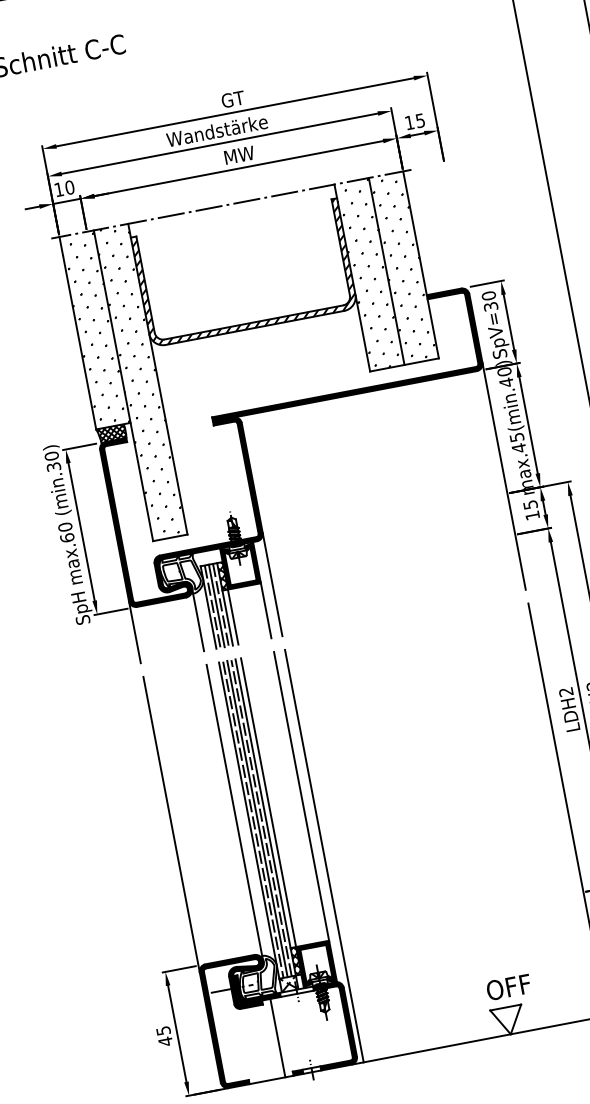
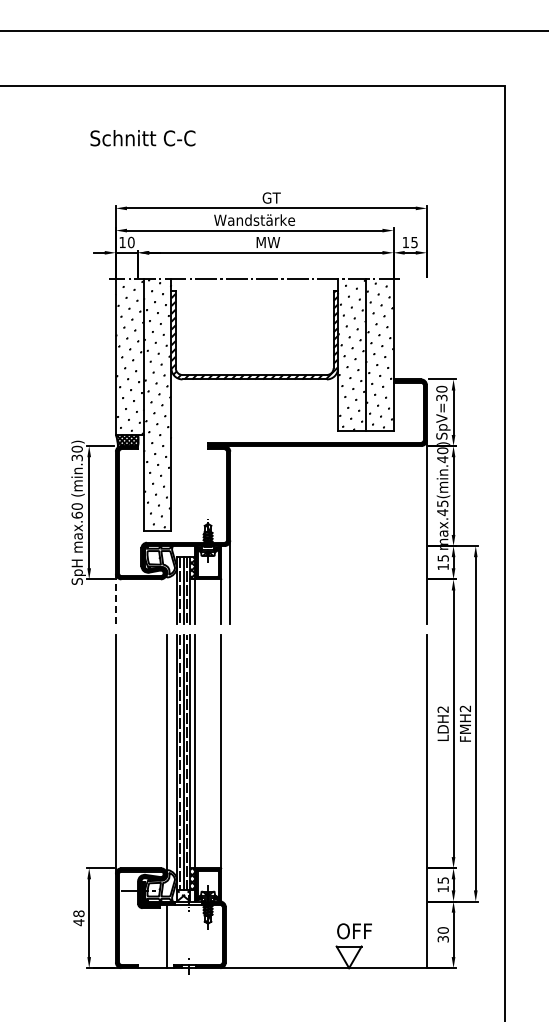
line: (197, 619) -> (166, 598), removed
line: (134, 631) -> (115, 598), solid -> dashed
line: (324, 856) -> (230, 801), removed
text: (162, 1030) -> (78, 913), 45 -> 48

